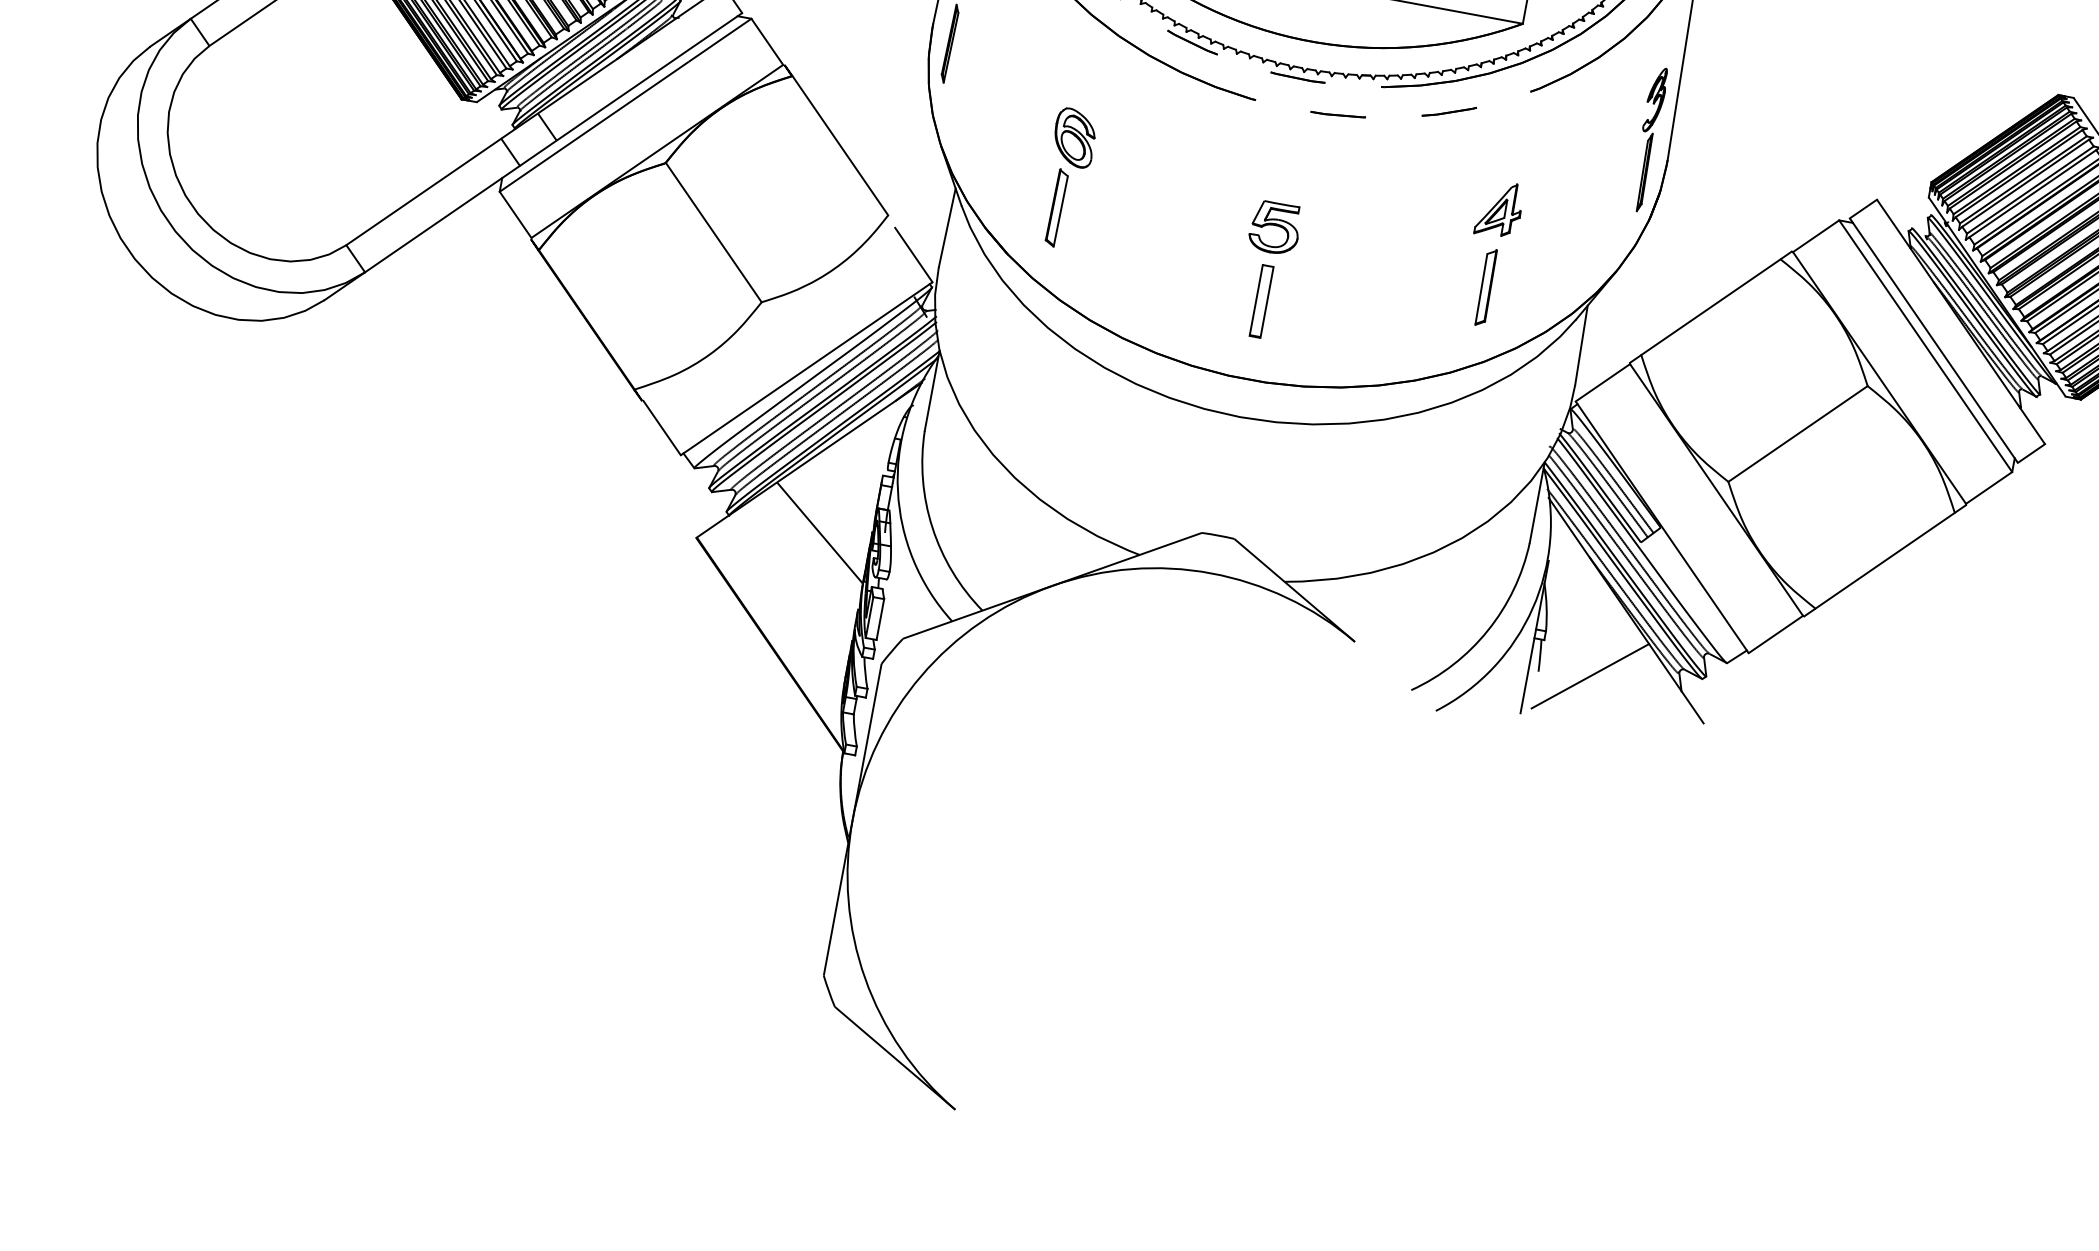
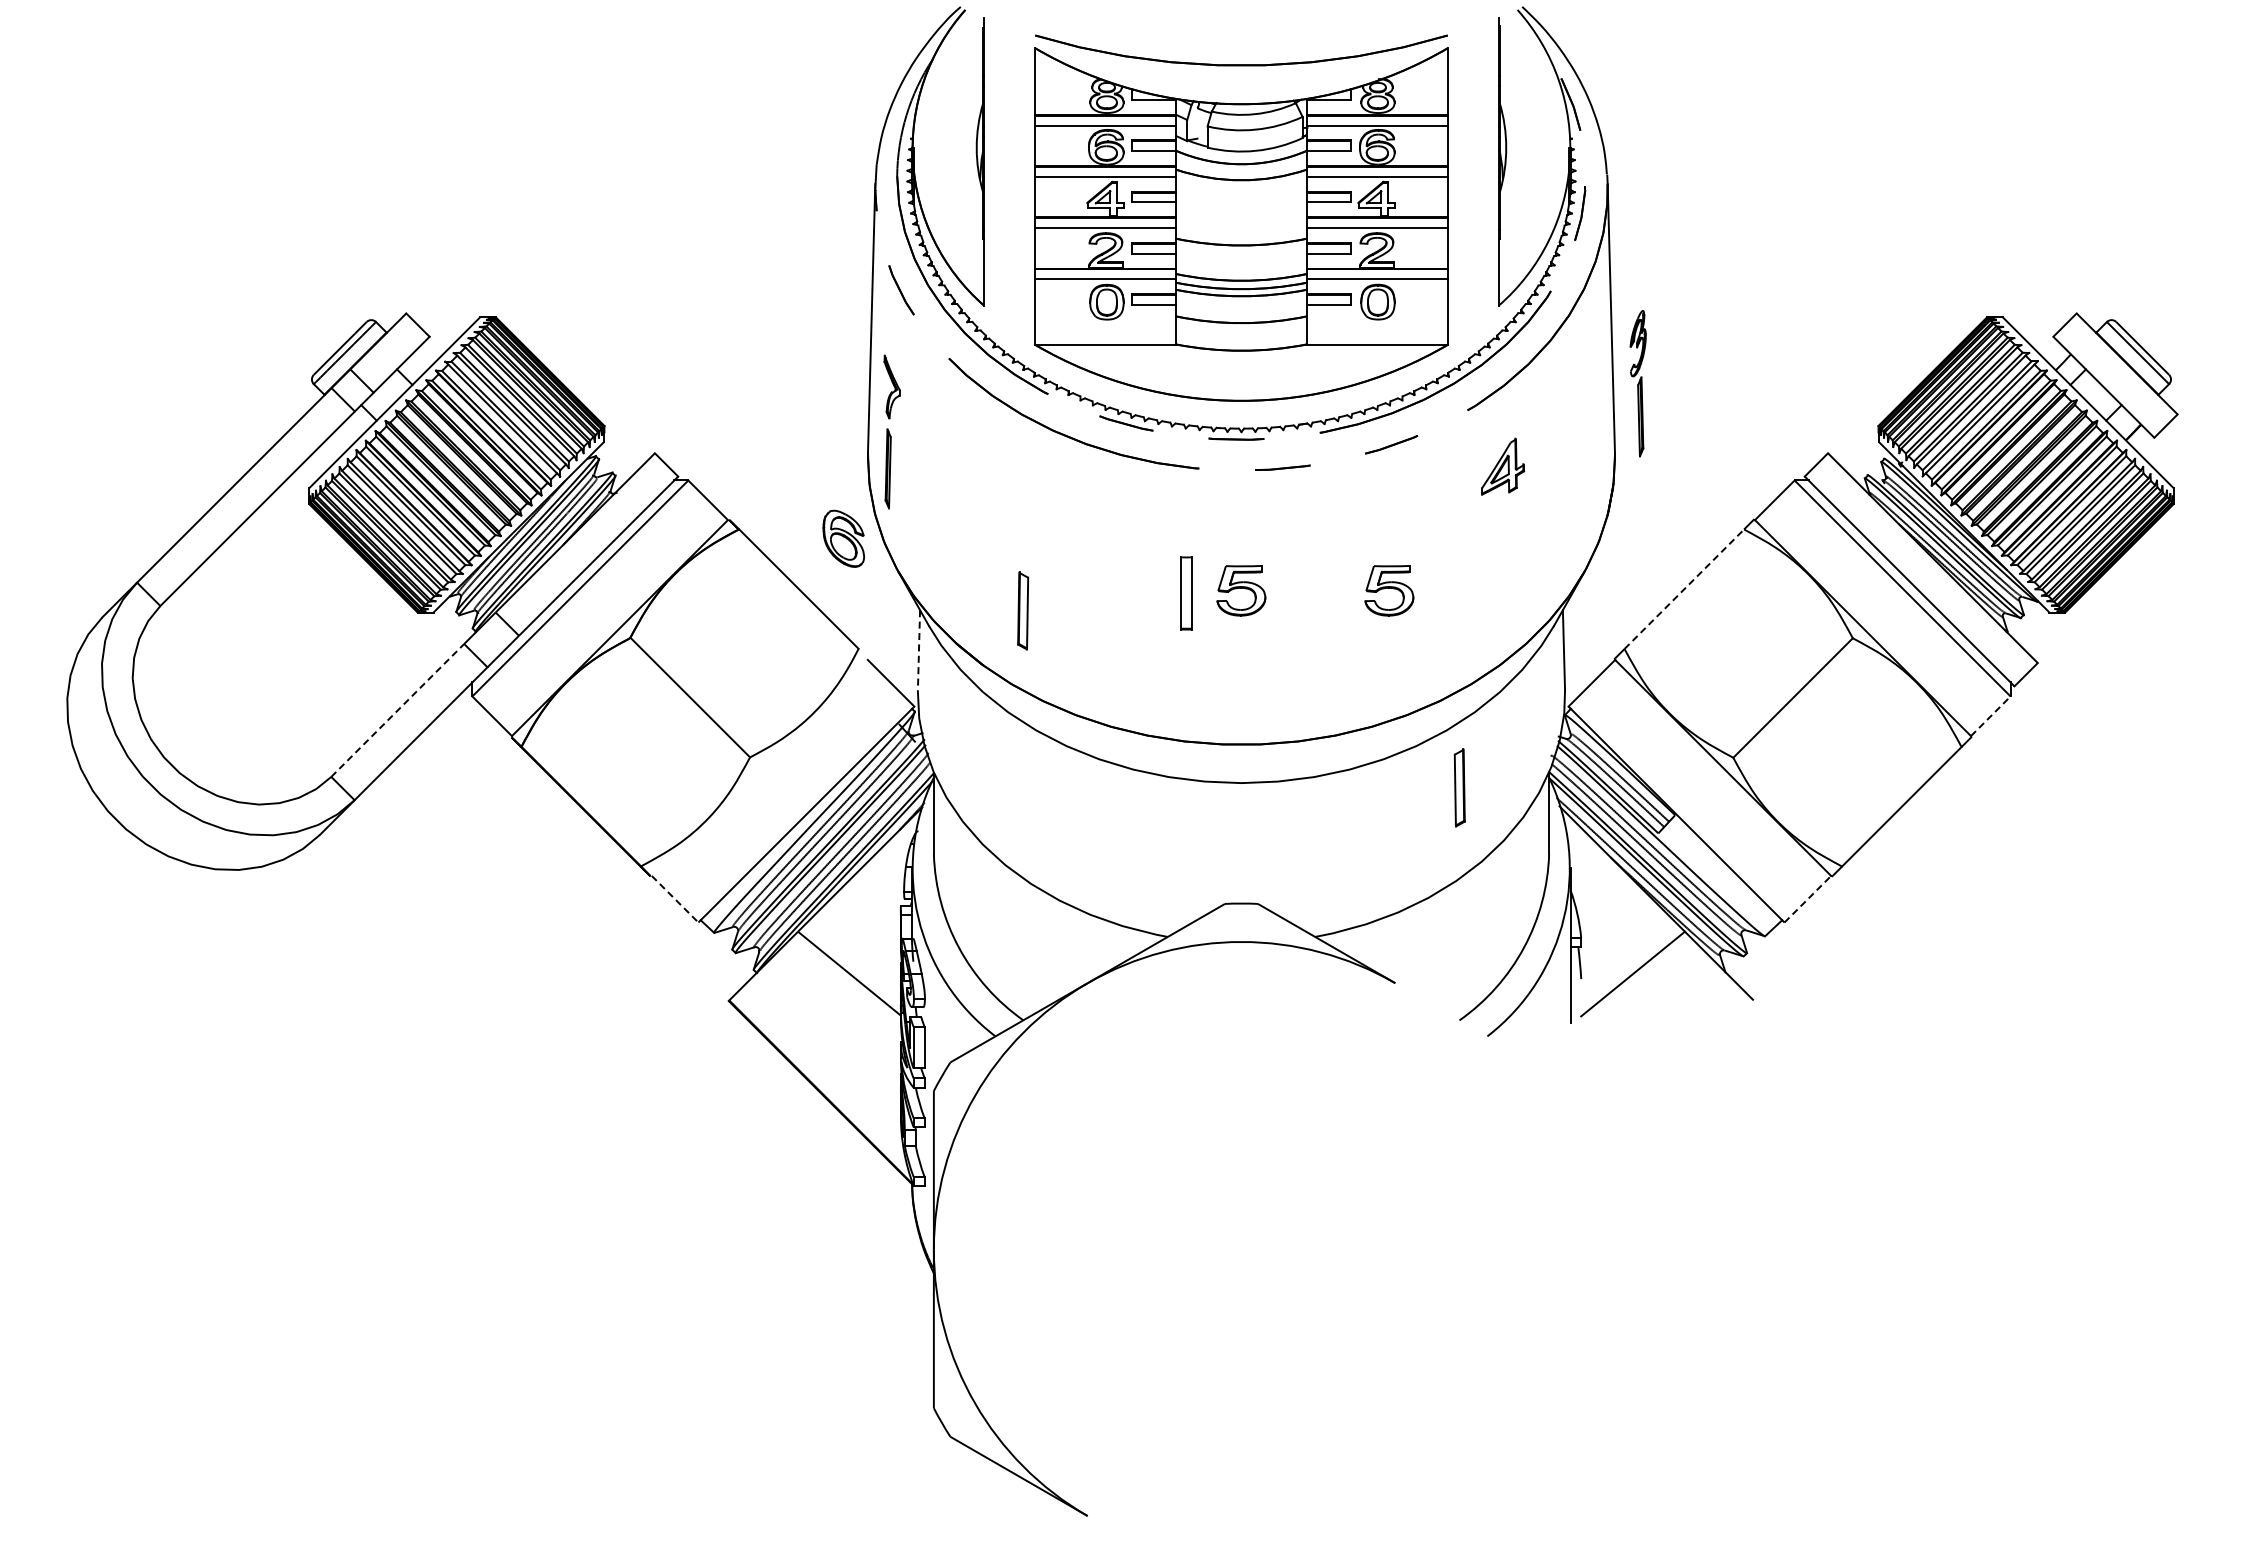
part: (1074, 137) -> (843, 538), moved
part: (1647, 139) -> (1637, 383), moved
line: (423, 191) -> (397, 710), solid -> dashed
part: (1500, 209) -> (1503, 466), moved
line: (946, 227) -> (918, 650), solid -> dashed
part: (1420, 254) -> (1389, 590), added
part: (1486, 287) -> (1459, 787), moved
part: (1261, 301) -> (1186, 593), moved
line: (1711, 307) -> (1684, 589), solid -> dashed
line: (662, 428) -> (675, 899), solid -> dashed
line: (1989, 487) -> (1991, 715), solid -> dashed
line: (1775, 634) -> (1807, 899), solid -> dashed

